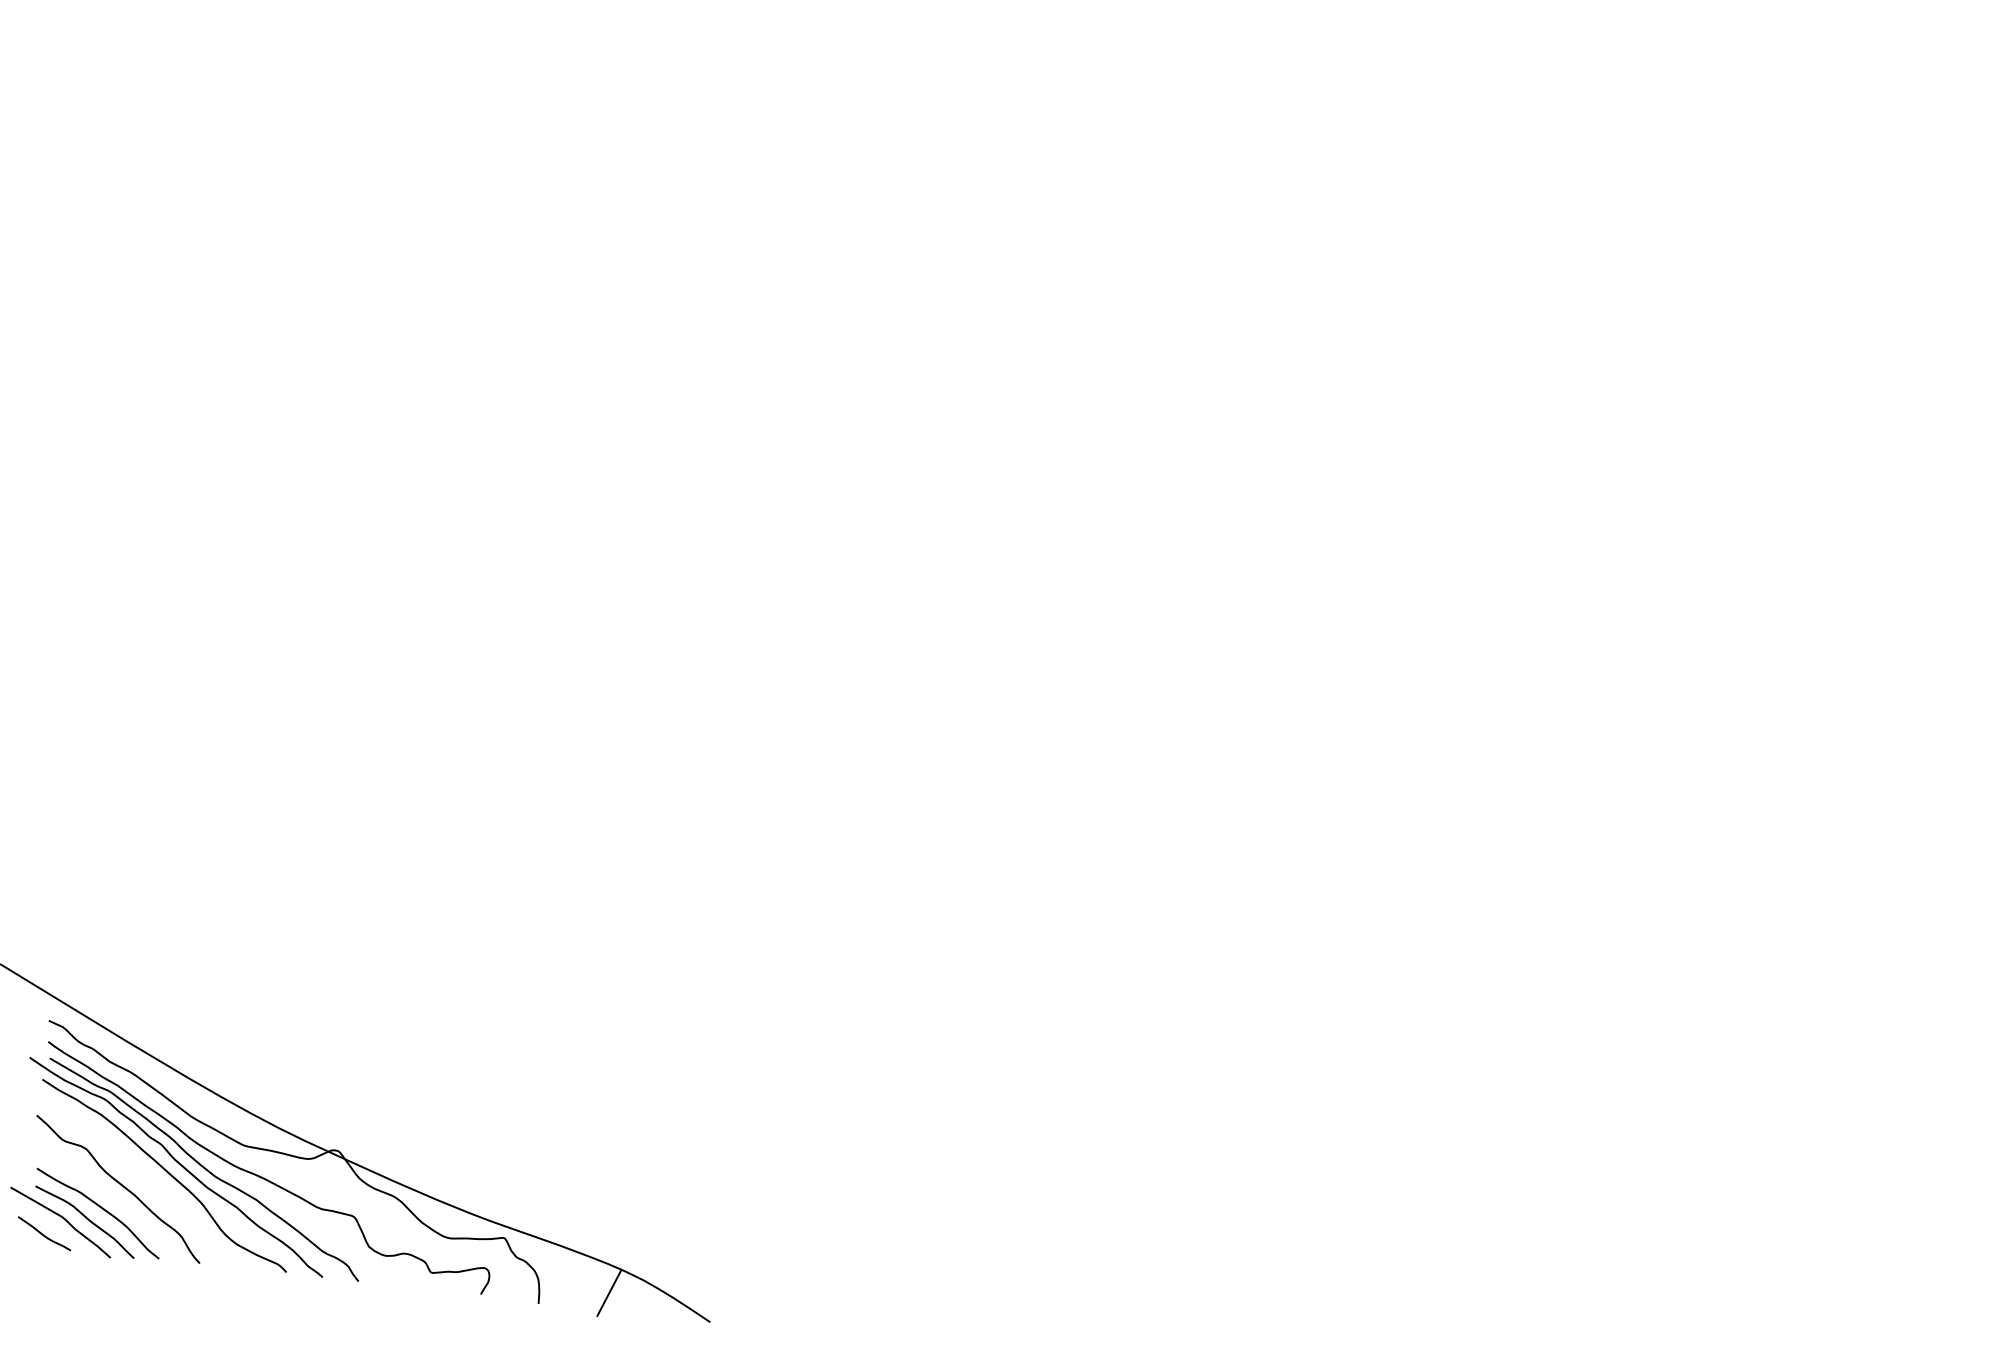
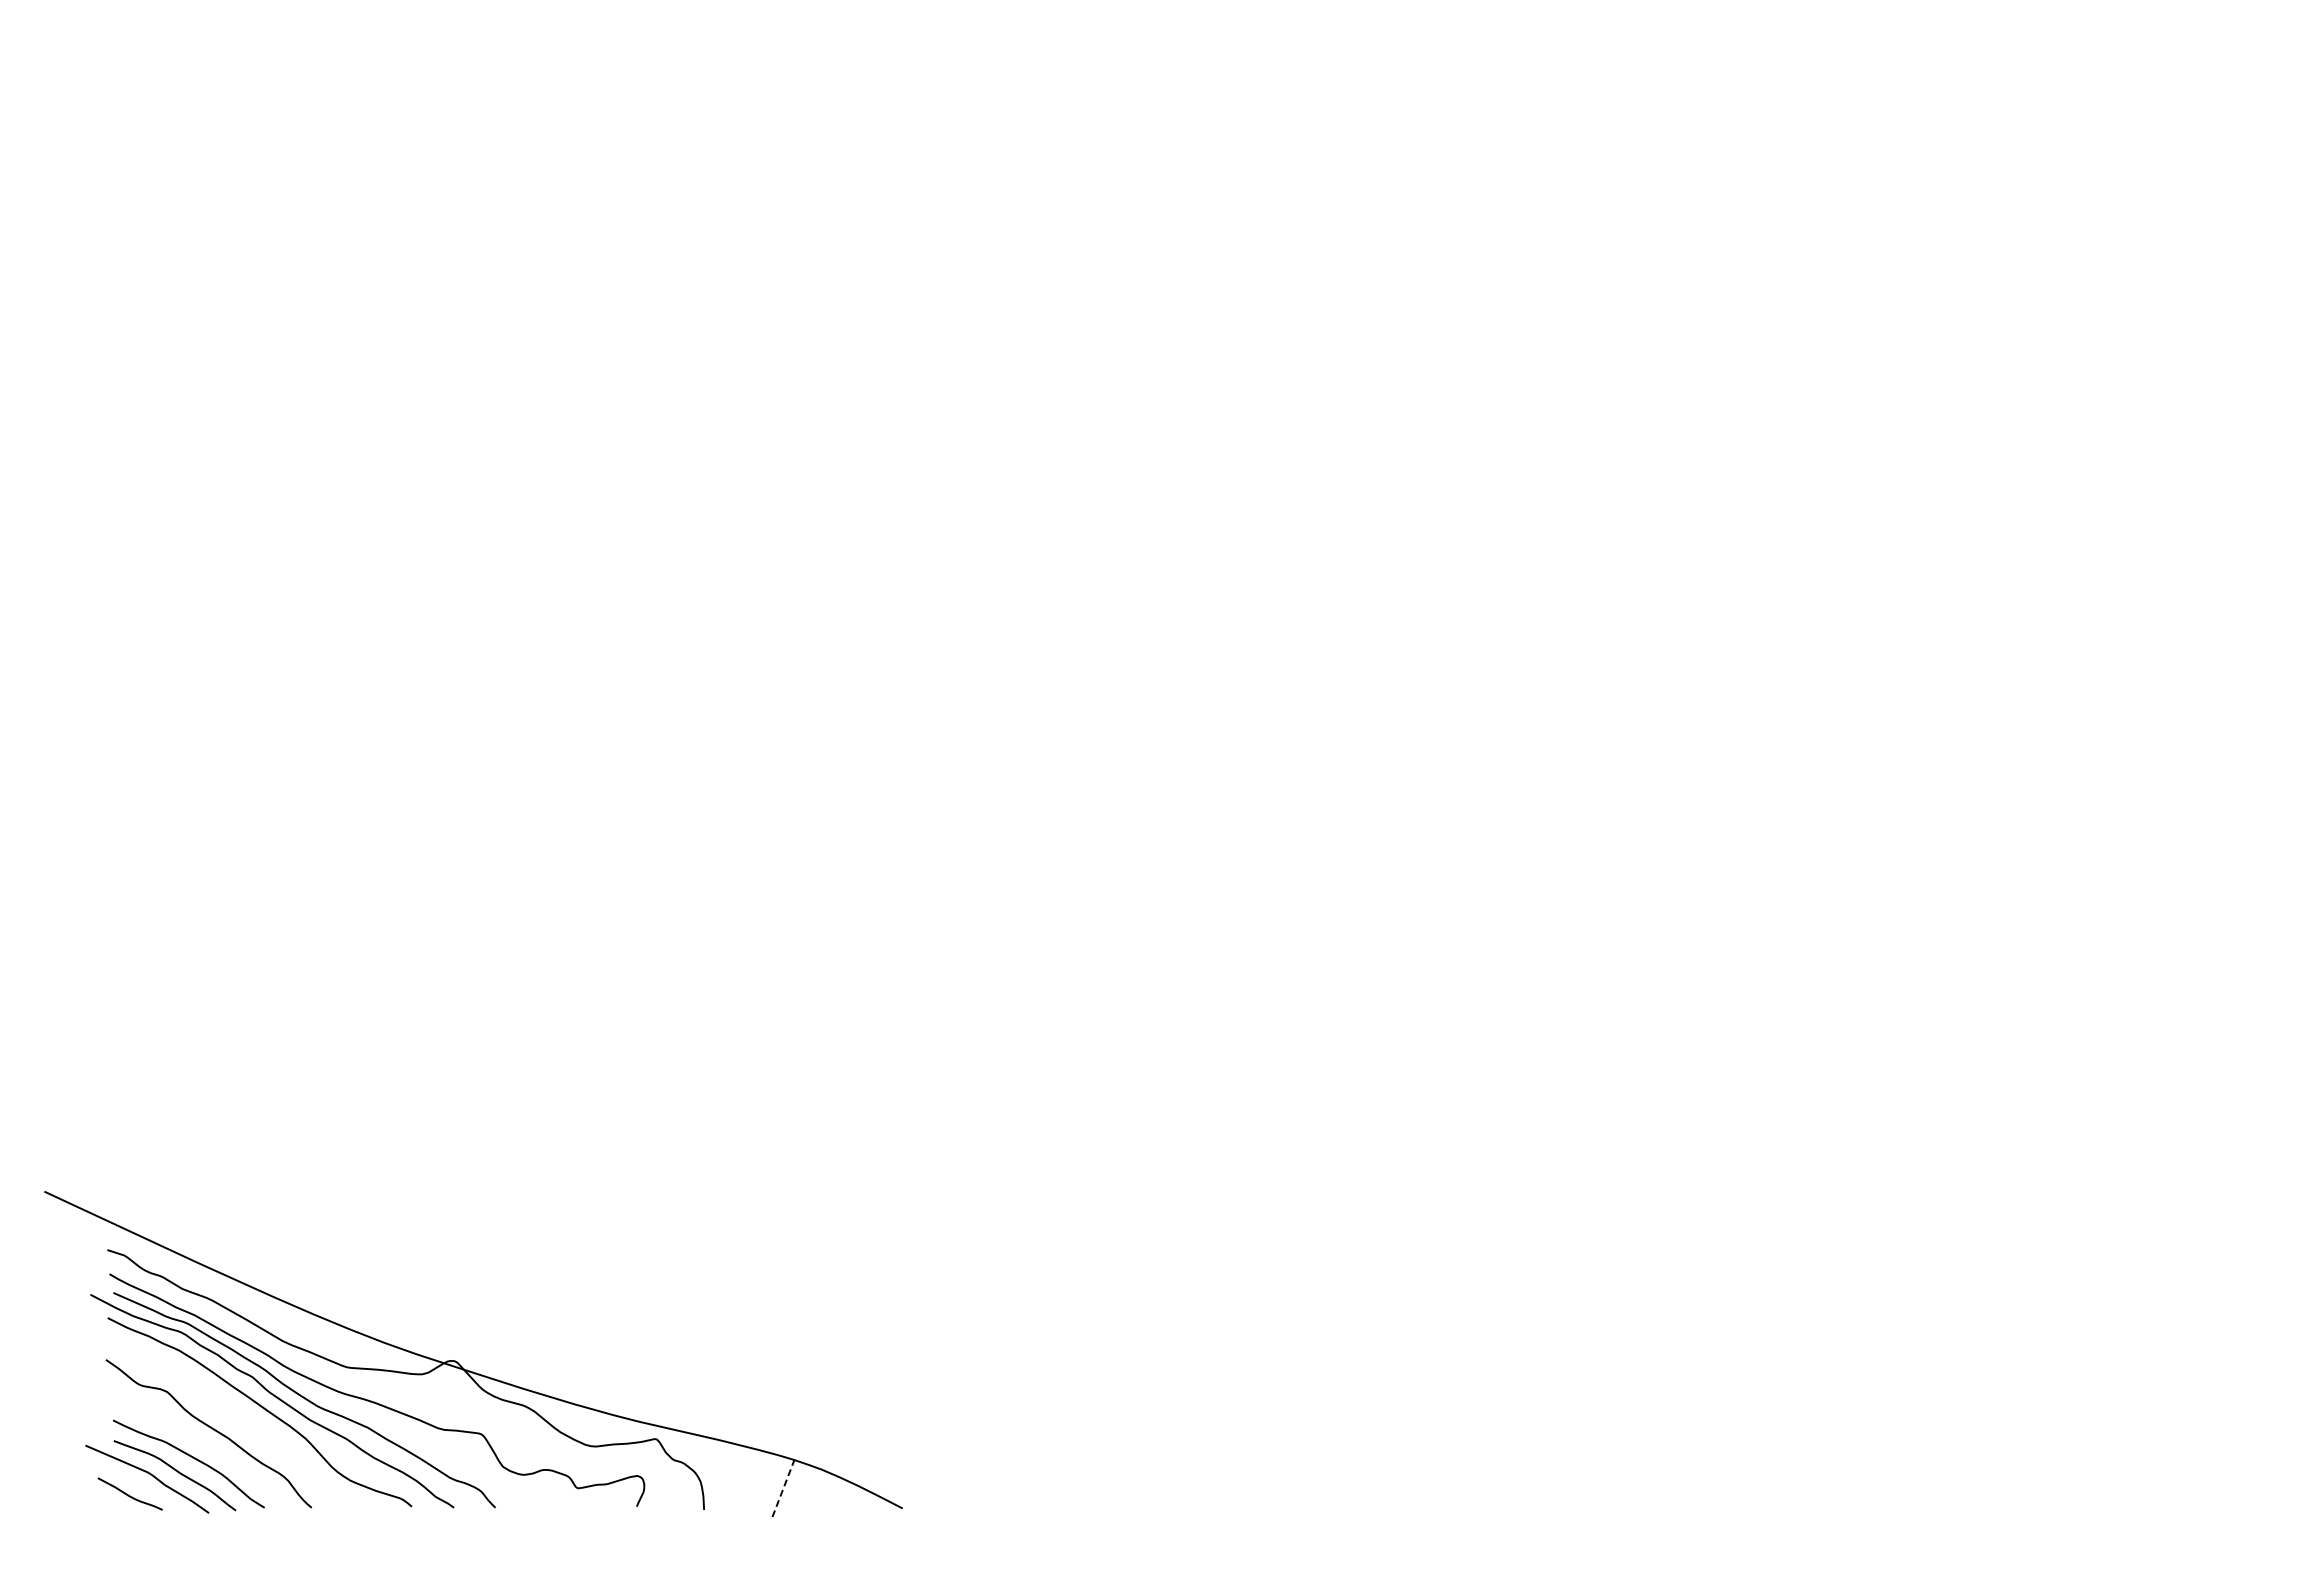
line: (609, 1292) -> (783, 1487), solid -> dashed

